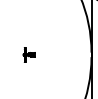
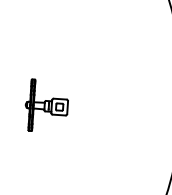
part: (28, 54) -> (44, 105), size x1.67

